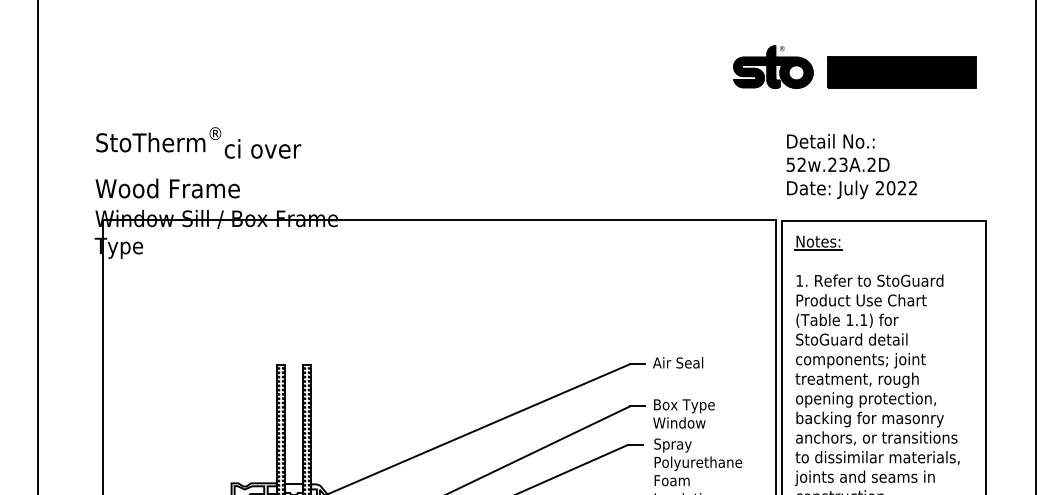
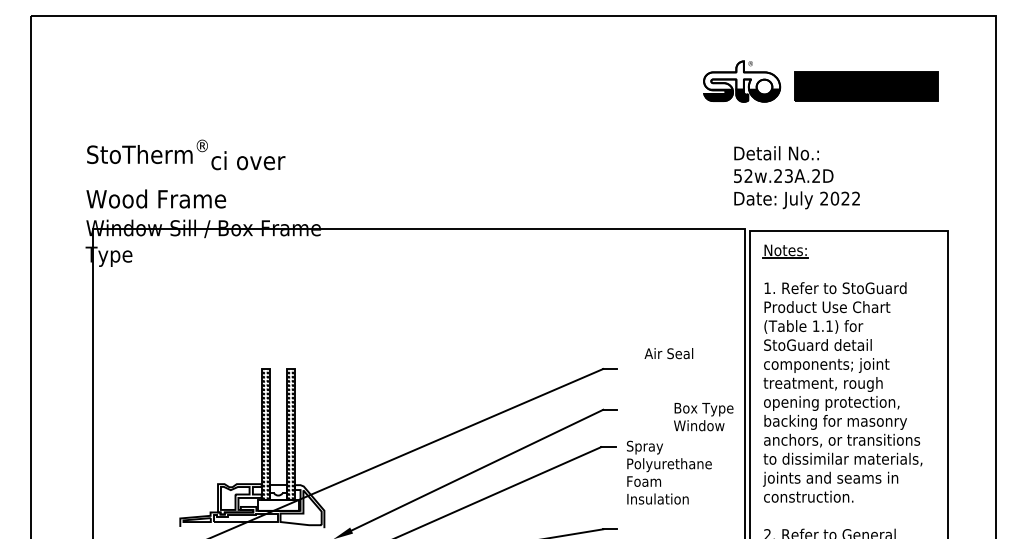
fill: (773, 60) -> (742, 75), removed
text: (851, 166) -> (796, 177), moved
text: (677, 362) -> (668, 353), moved
text: (683, 414) -> (703, 417), moved

